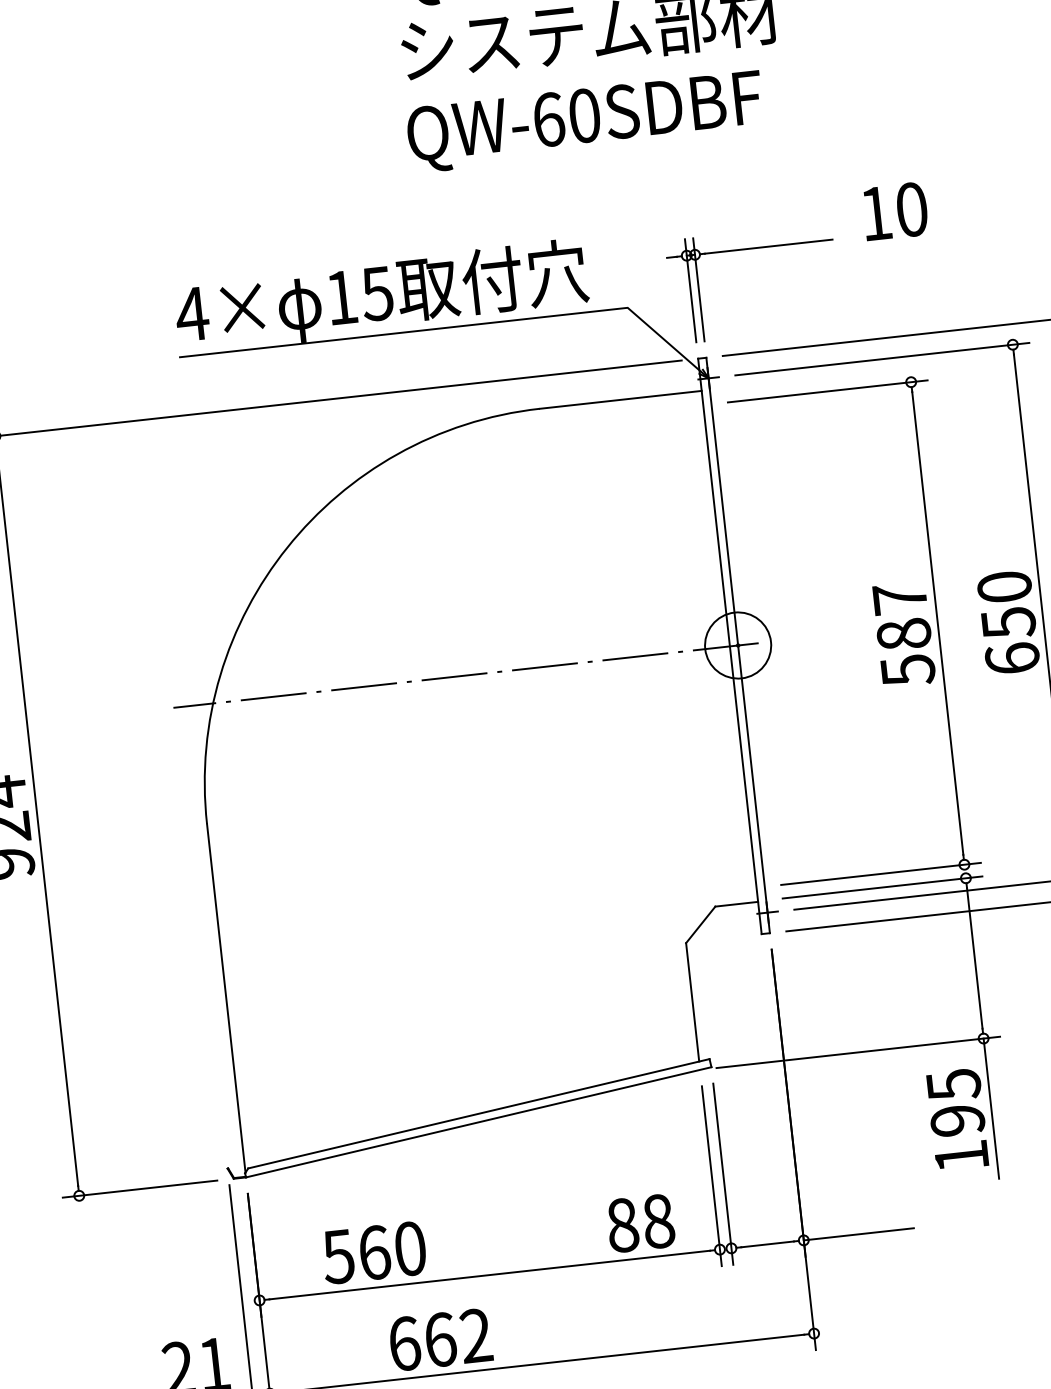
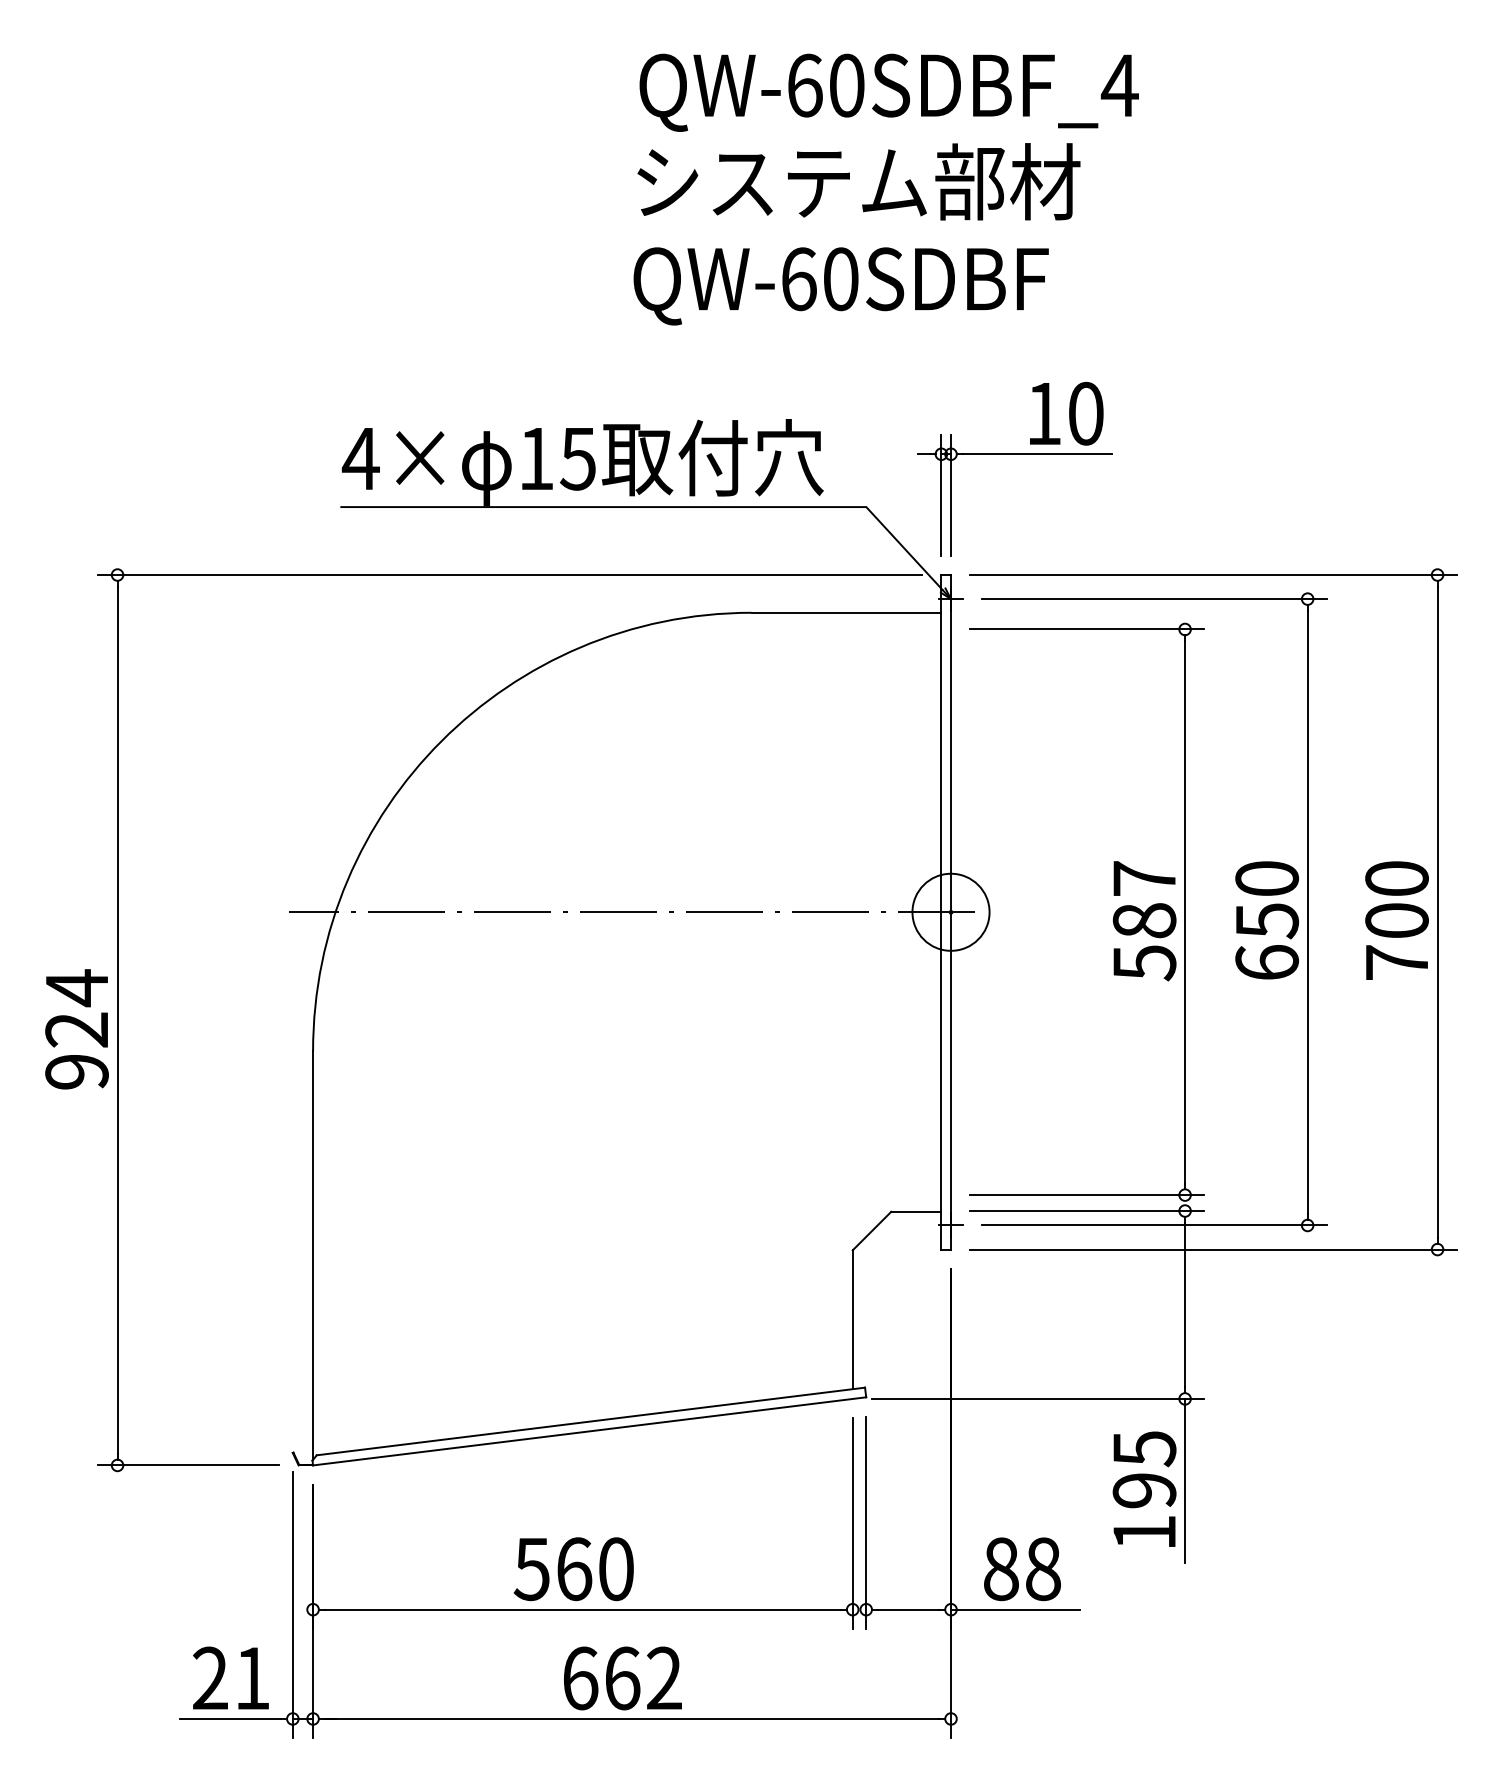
text: (895, 211) -> (1066, 413), moved
text: (640, 1223) -> (1022, 1569), moved
text: (373, 1253) -> (573, 1569), moved
text: (440, 1339) -> (622, 1678), moved

